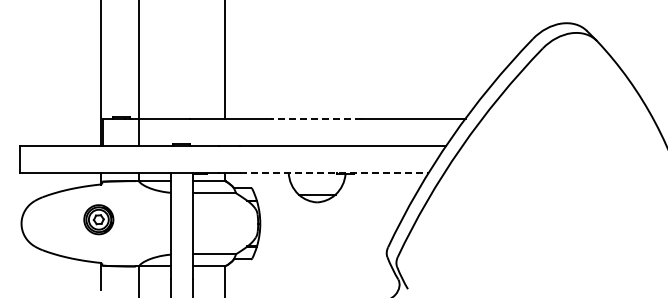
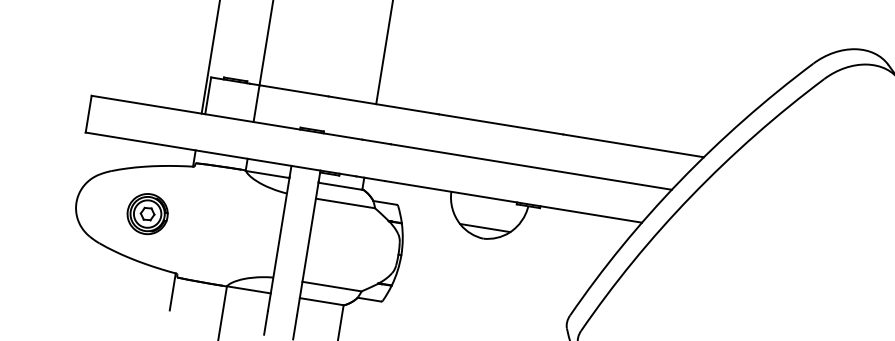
line: (316, 118) -> (501, 124), dashed -> solid
line: (334, 172) -> (513, 201), dashed -> solid
part: (98, 219) -> (147, 213), moved

